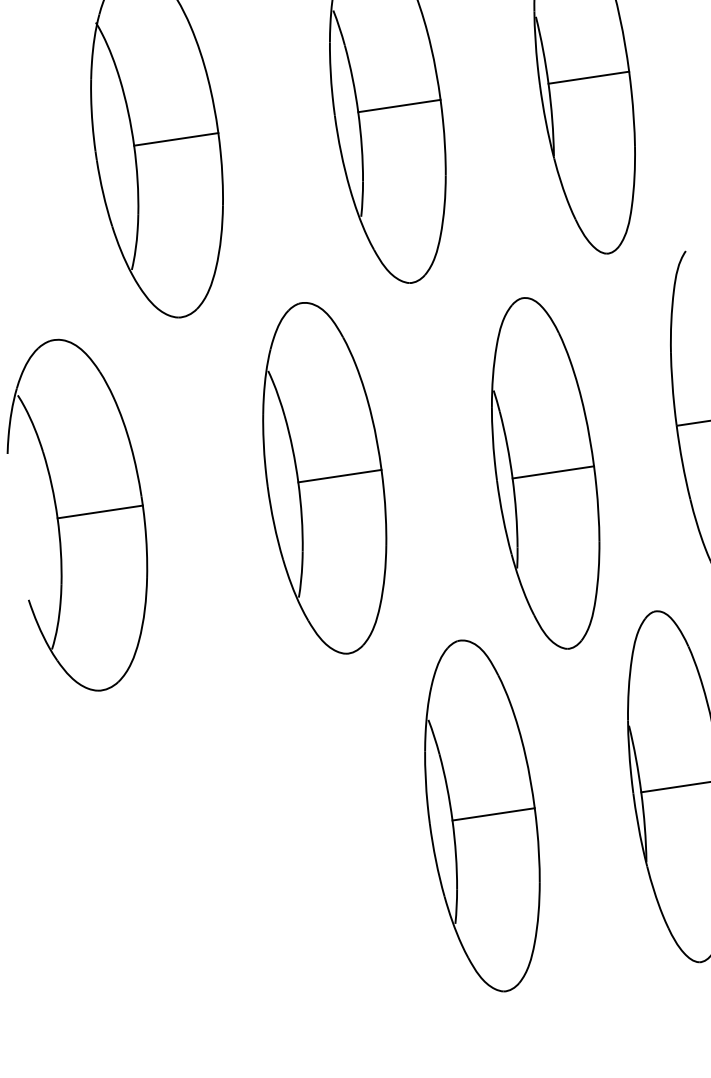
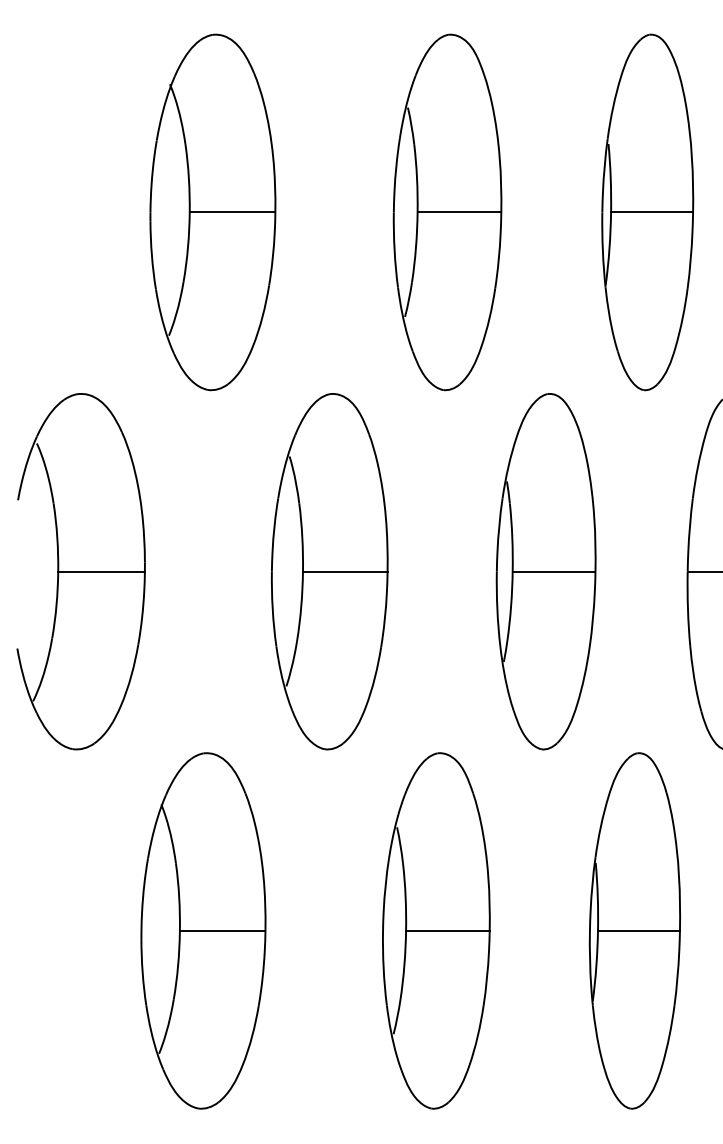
part: (544, 473) -> (545, 571), moved
part: (253, 849) -> (203, 930), added

